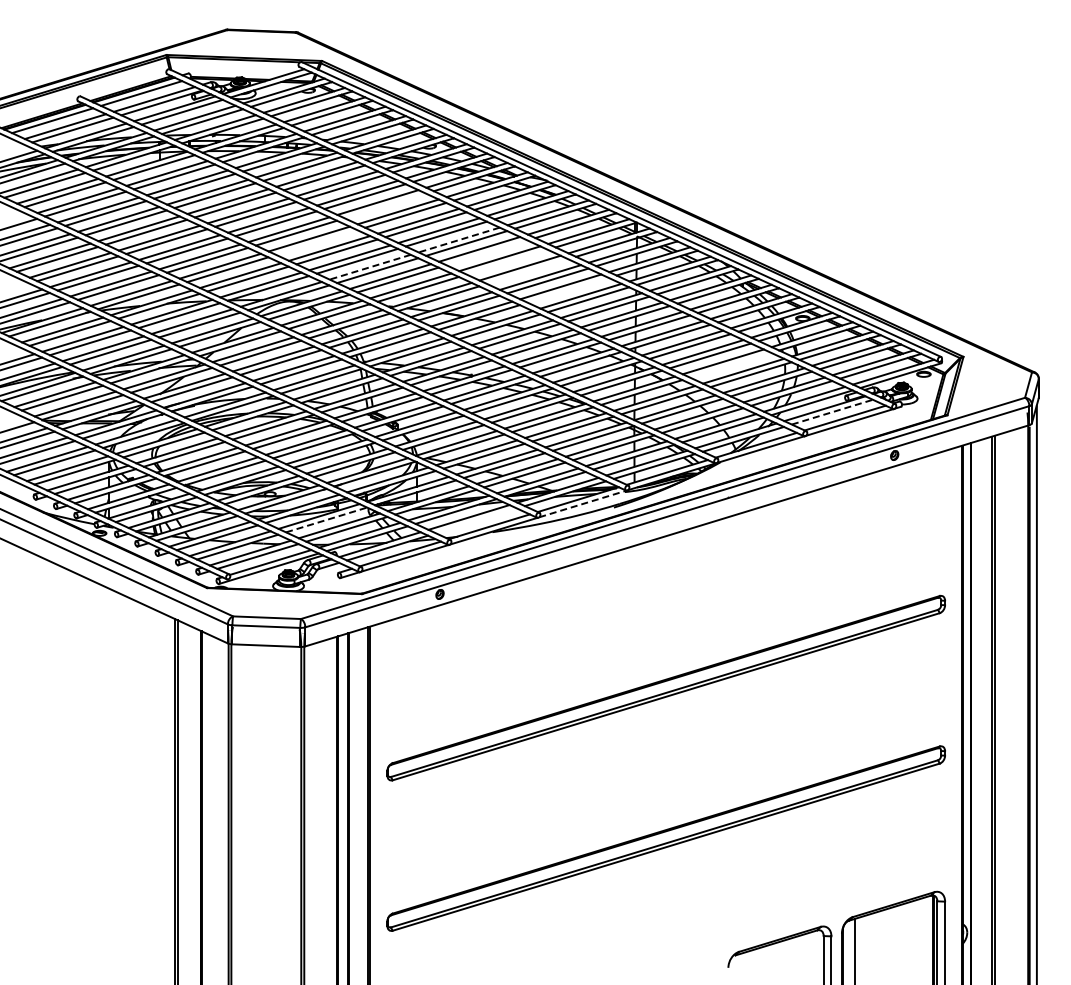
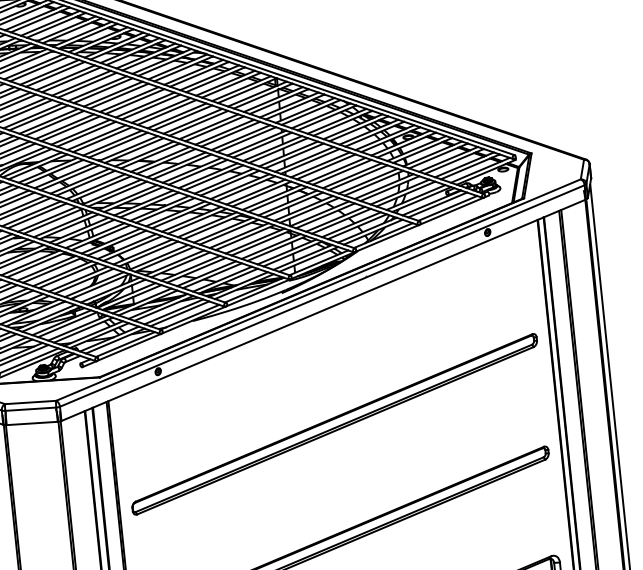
line: (384, 205) -> (86, 84), added
line: (458, 240) -> (144, 105), dashed -> solid
line: (316, 242) -> (38, 117), added
line: (486, 252) -> (166, 112), added
line: (506, 261) -> (182, 117), added
line: (369, 267) -> (80, 132), dashed -> solid
line: (527, 271) -> (198, 123), added
line: (567, 289) -> (230, 133), added
line: (730, 364) -> (357, 177), added
line: (832, 412) -> (437, 205), dashed -> solid
line: (582, 504) -> (257, 293), dashed -> solid
line: (327, 519) -> (68, 324), dashed -> solid
line: (476, 520) -> (179, 313), added

